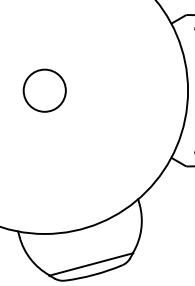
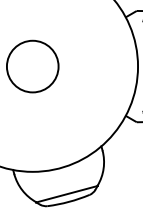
circle: (44, 90) -> (32, 66), size x1.67

